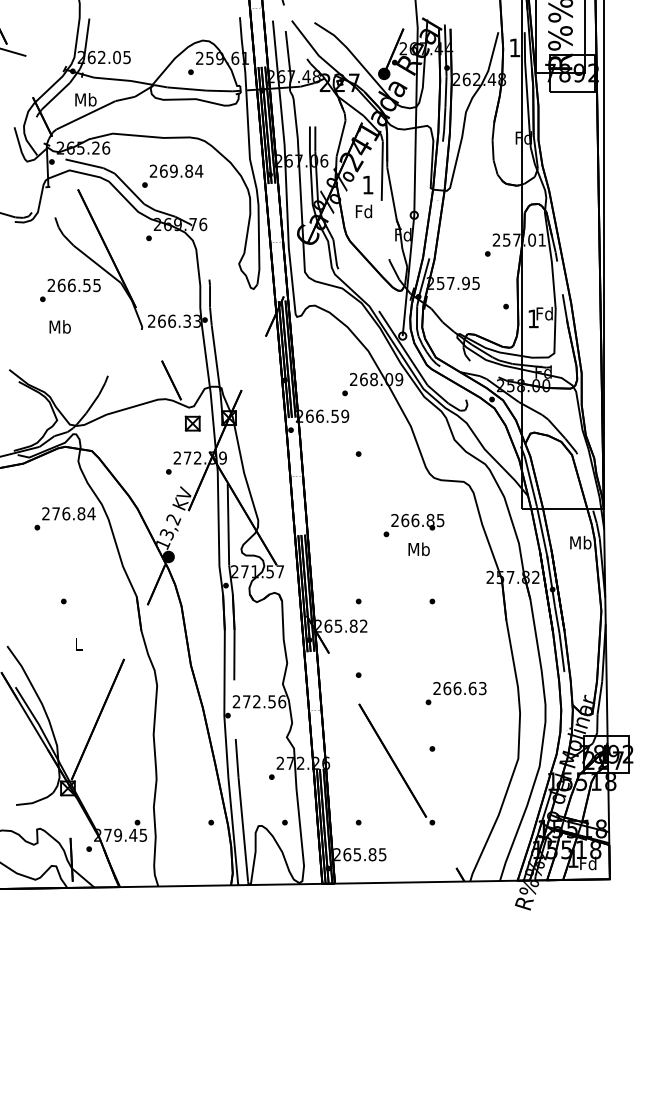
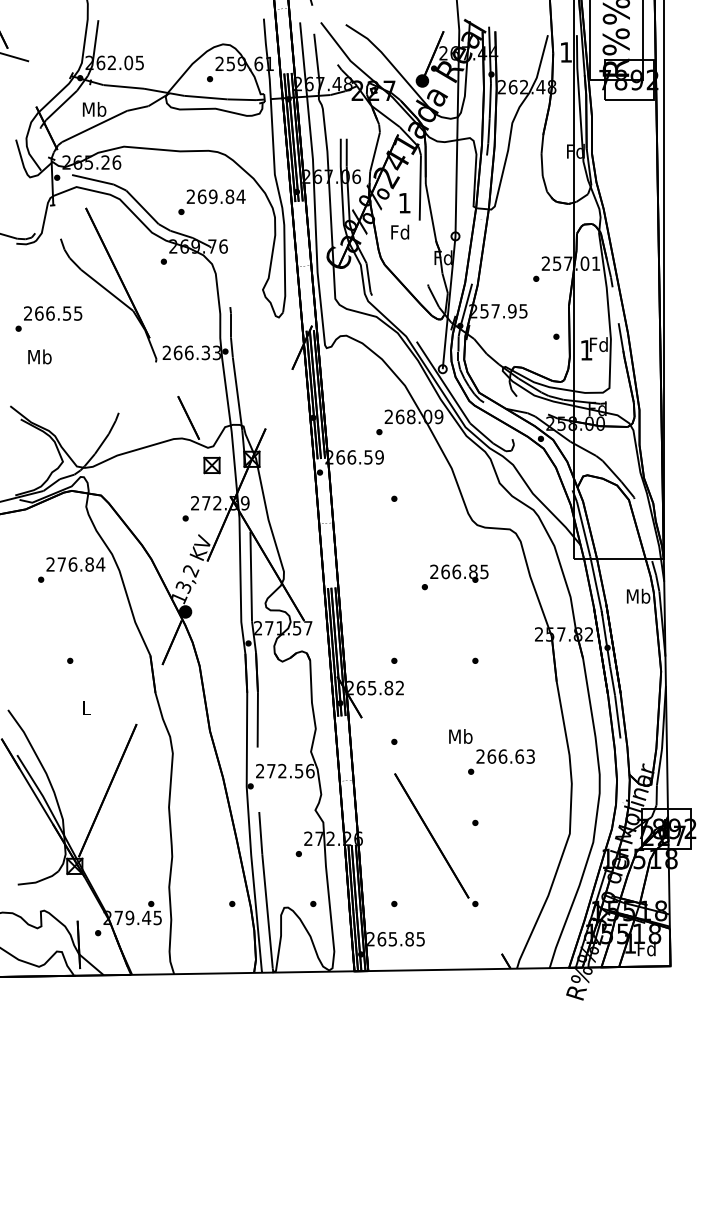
text: (172, 175) -> (211, 201), moved
text: (70, 290) -> (49, 319), moved
text: (59, 326) -> (39, 356), moved
text: (418, 548) -> (460, 735), moved

